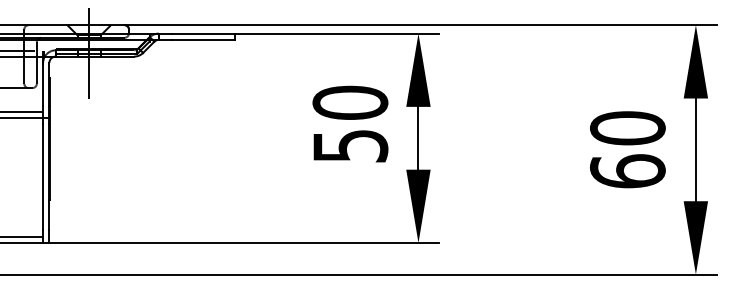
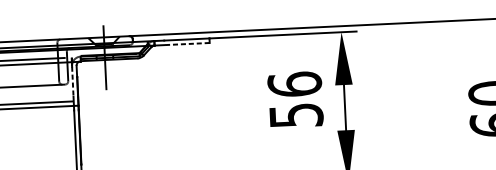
line: (203, 39) -> (186, 43), solid -> dashed
line: (43, 84) -> (73, 81), solid -> dashed
text: (350, 102) -> (294, 84), 50 -> 56

